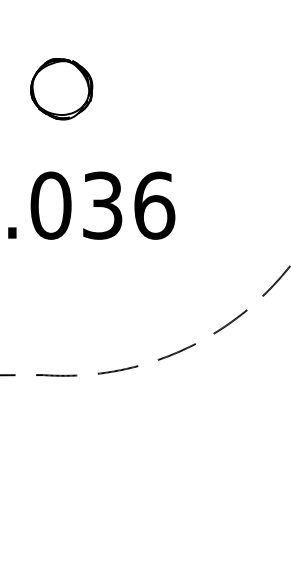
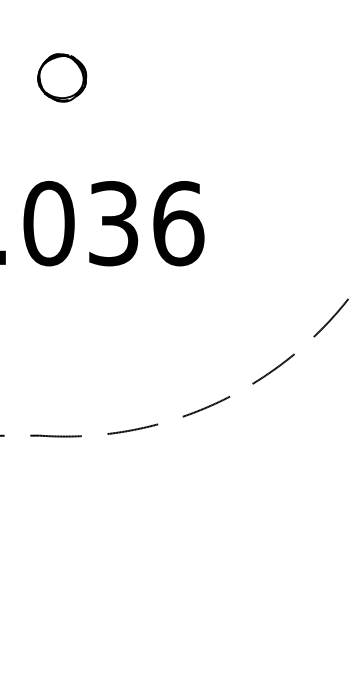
part: (61, 89) -> (62, 78), size x0.62

